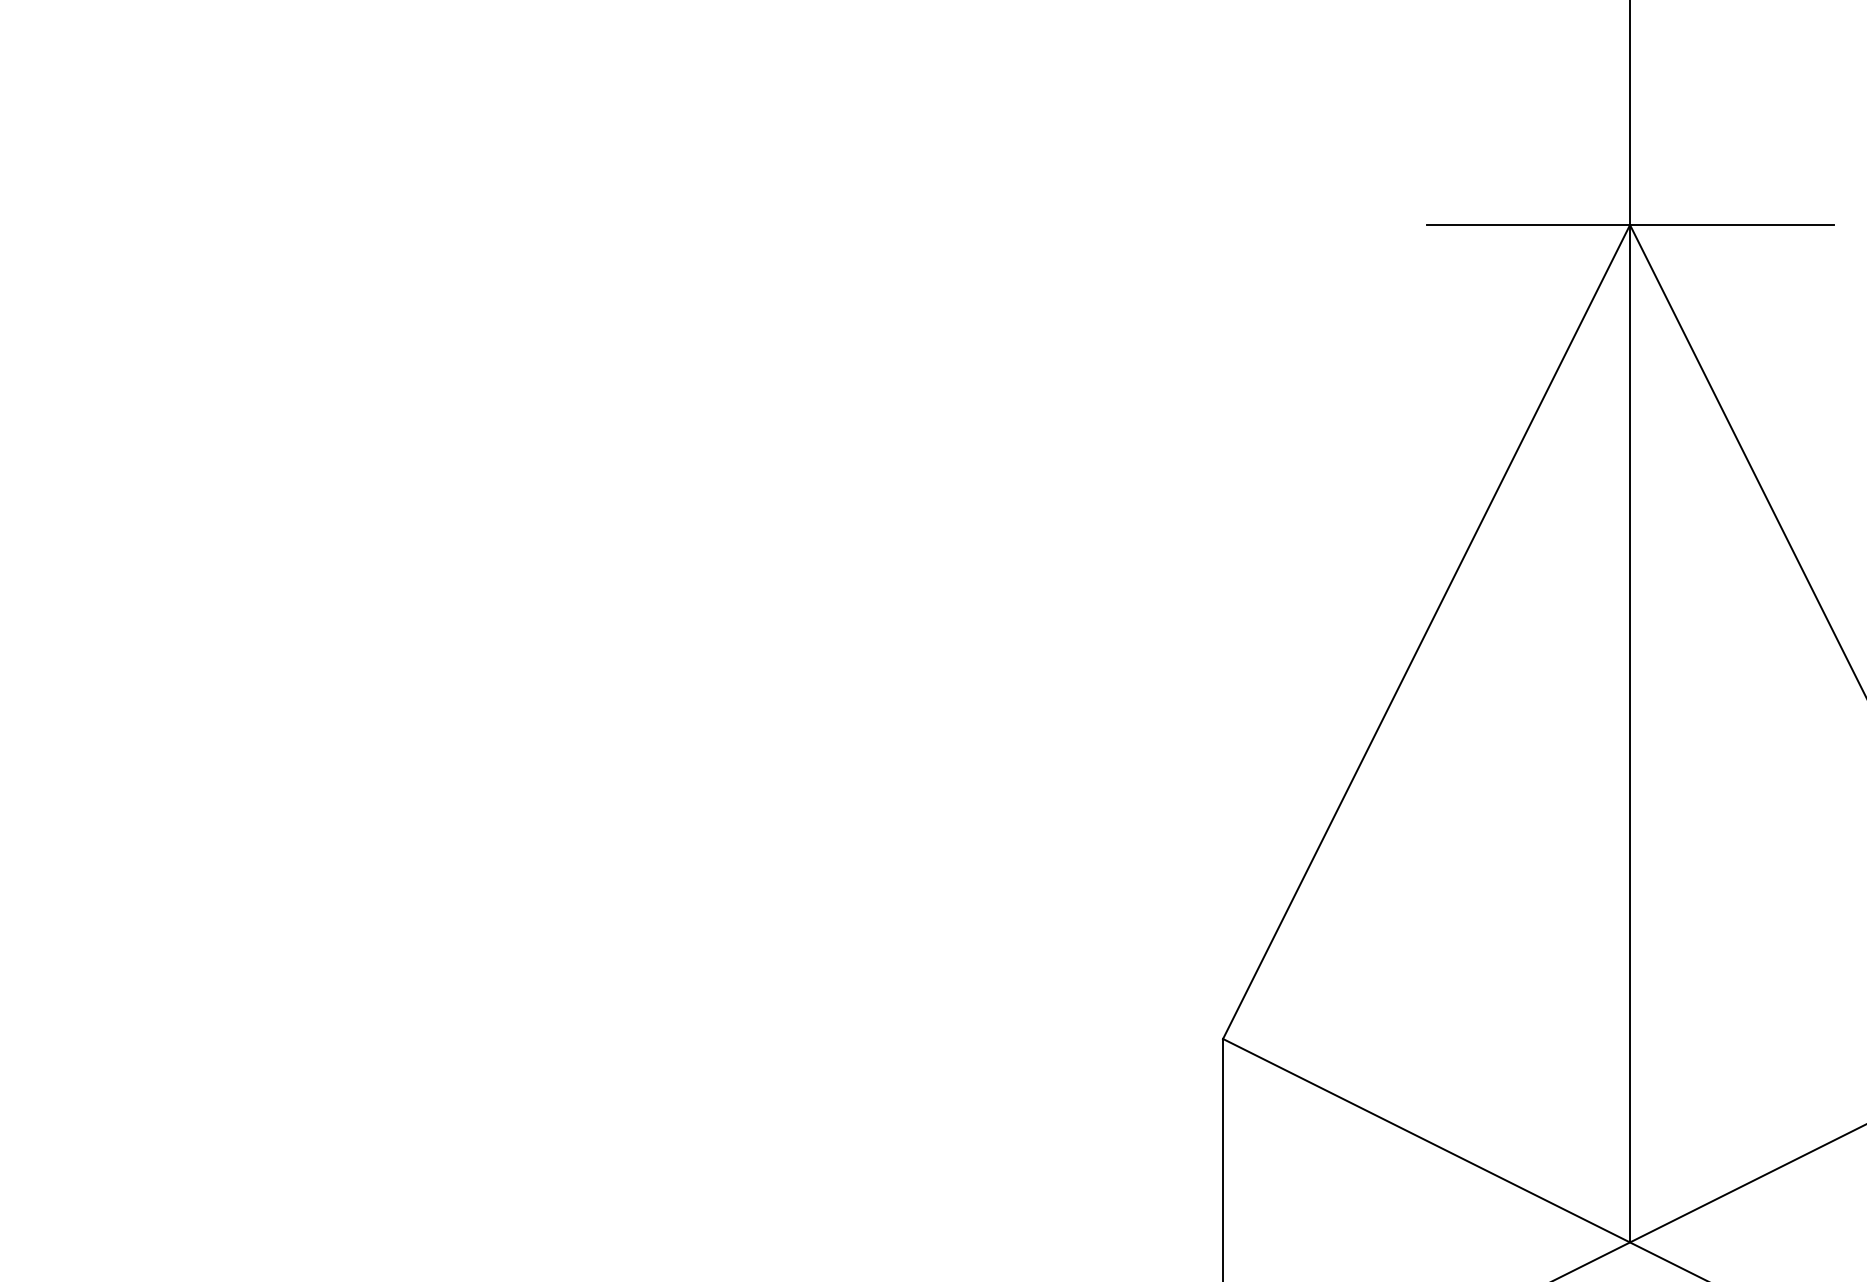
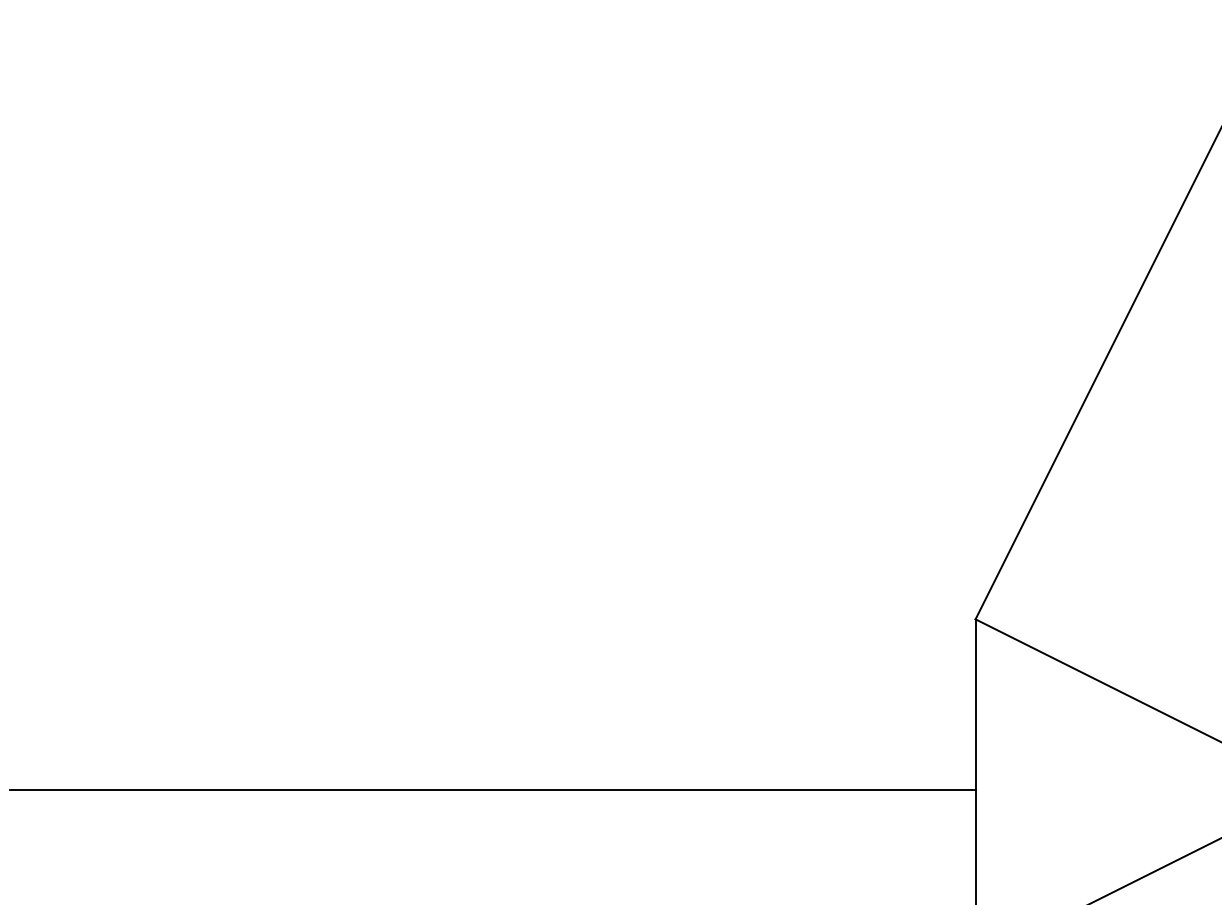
line: (648, 1242) -> (493, 790), added

